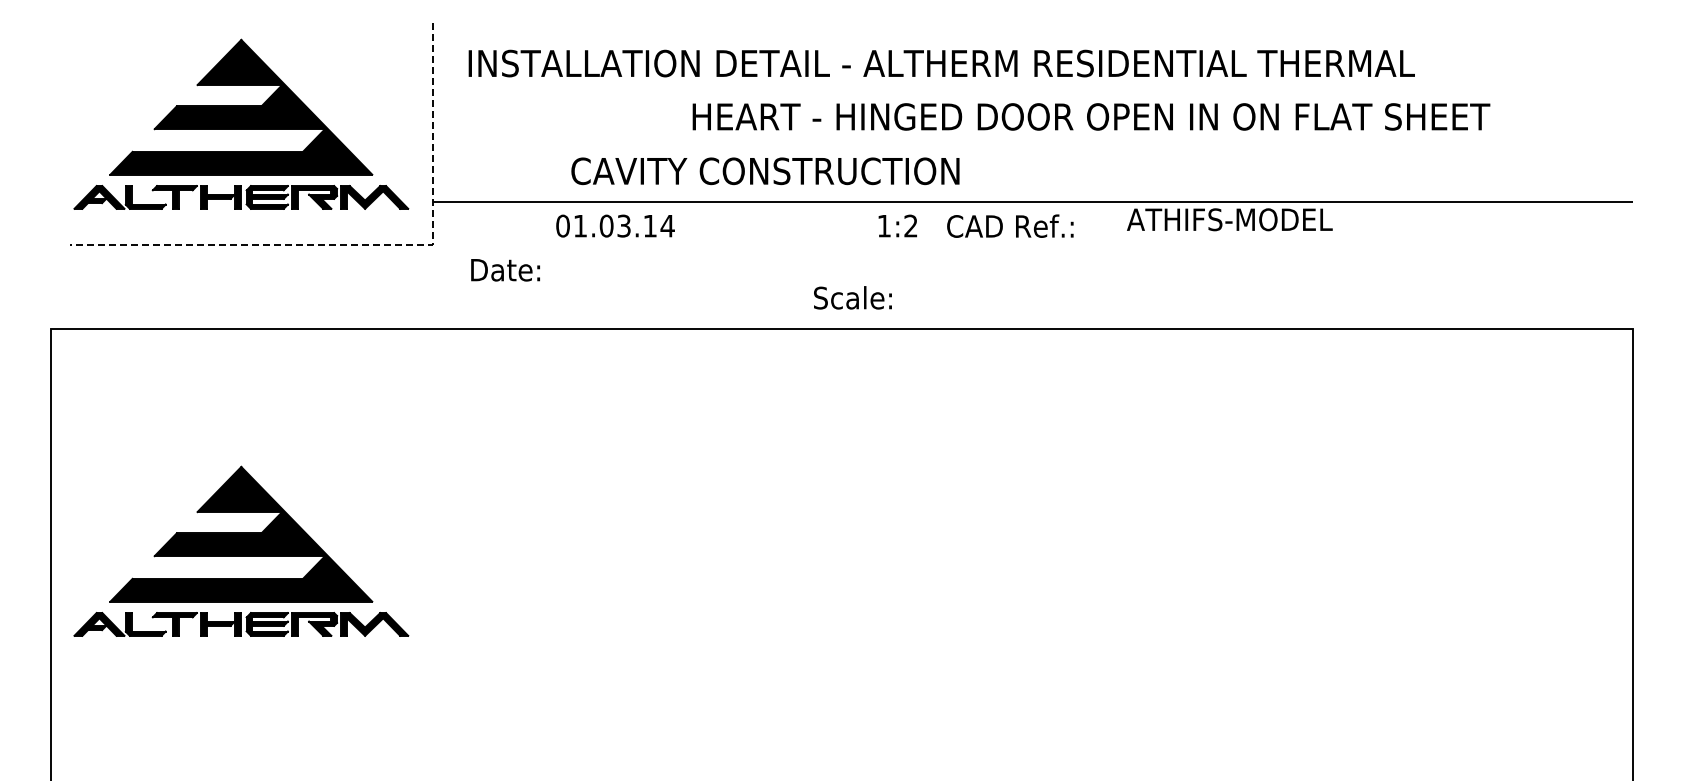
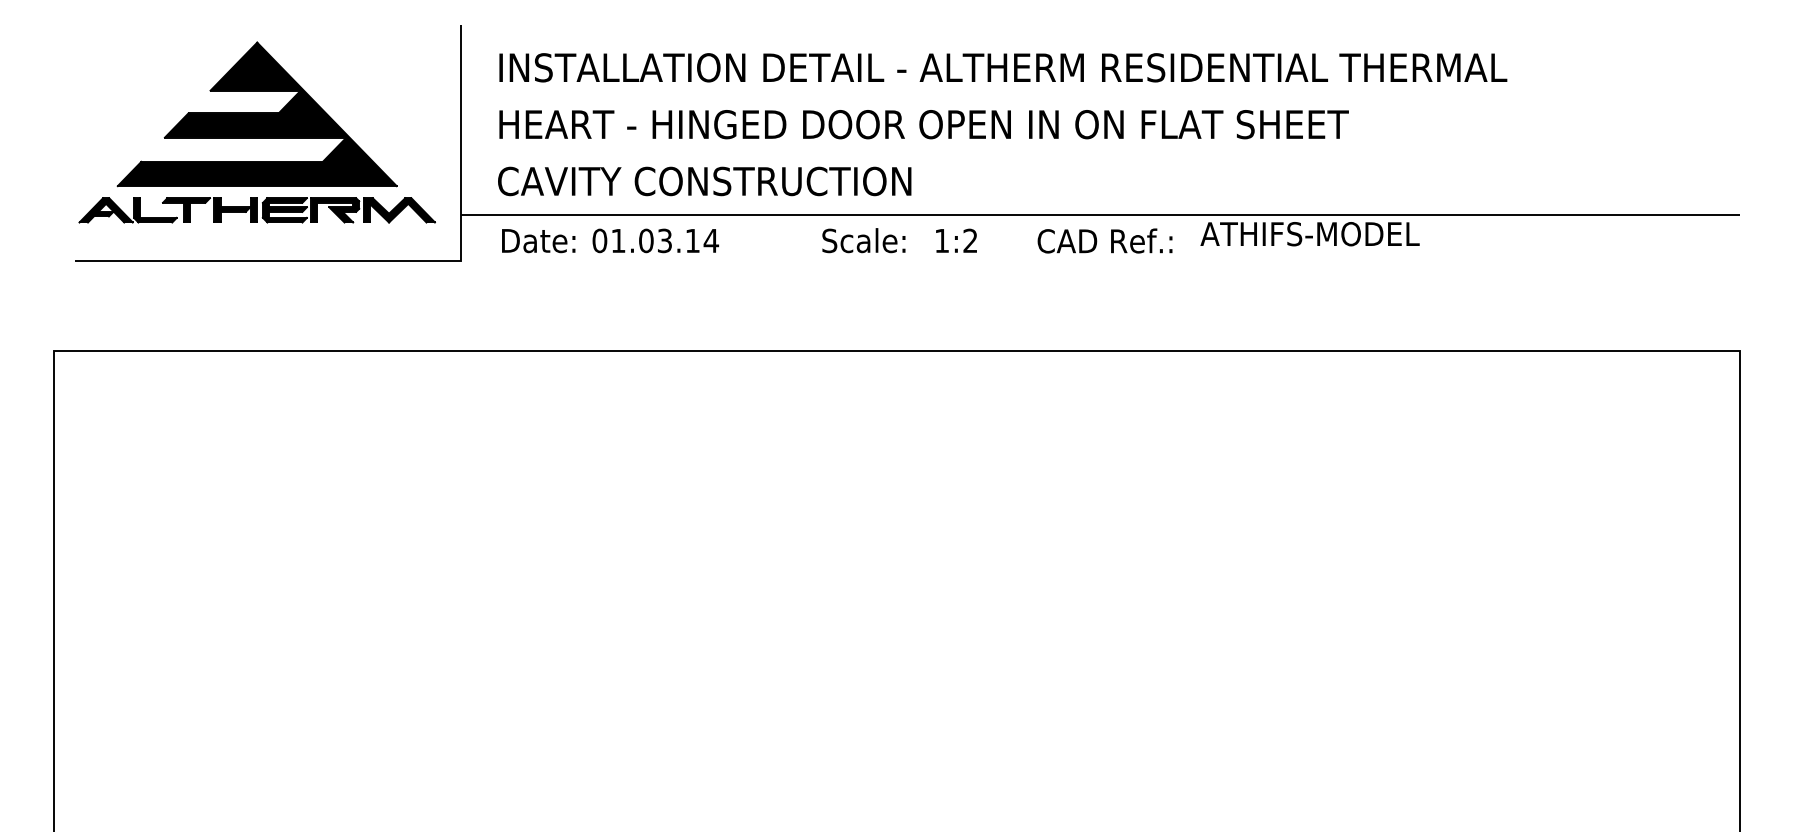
text: (1091, 116) -> (924, 124), moved
text: (765, 171) -> (704, 181), moved
text: (1010, 225) -> (1105, 240), moved
line: (362, 245) -> (386, 261), dashed -> solid
text: (505, 270) -> (538, 241), moved
text: (852, 297) -> (863, 240), moved
part: (241, 550) -> (257, 586), removed

